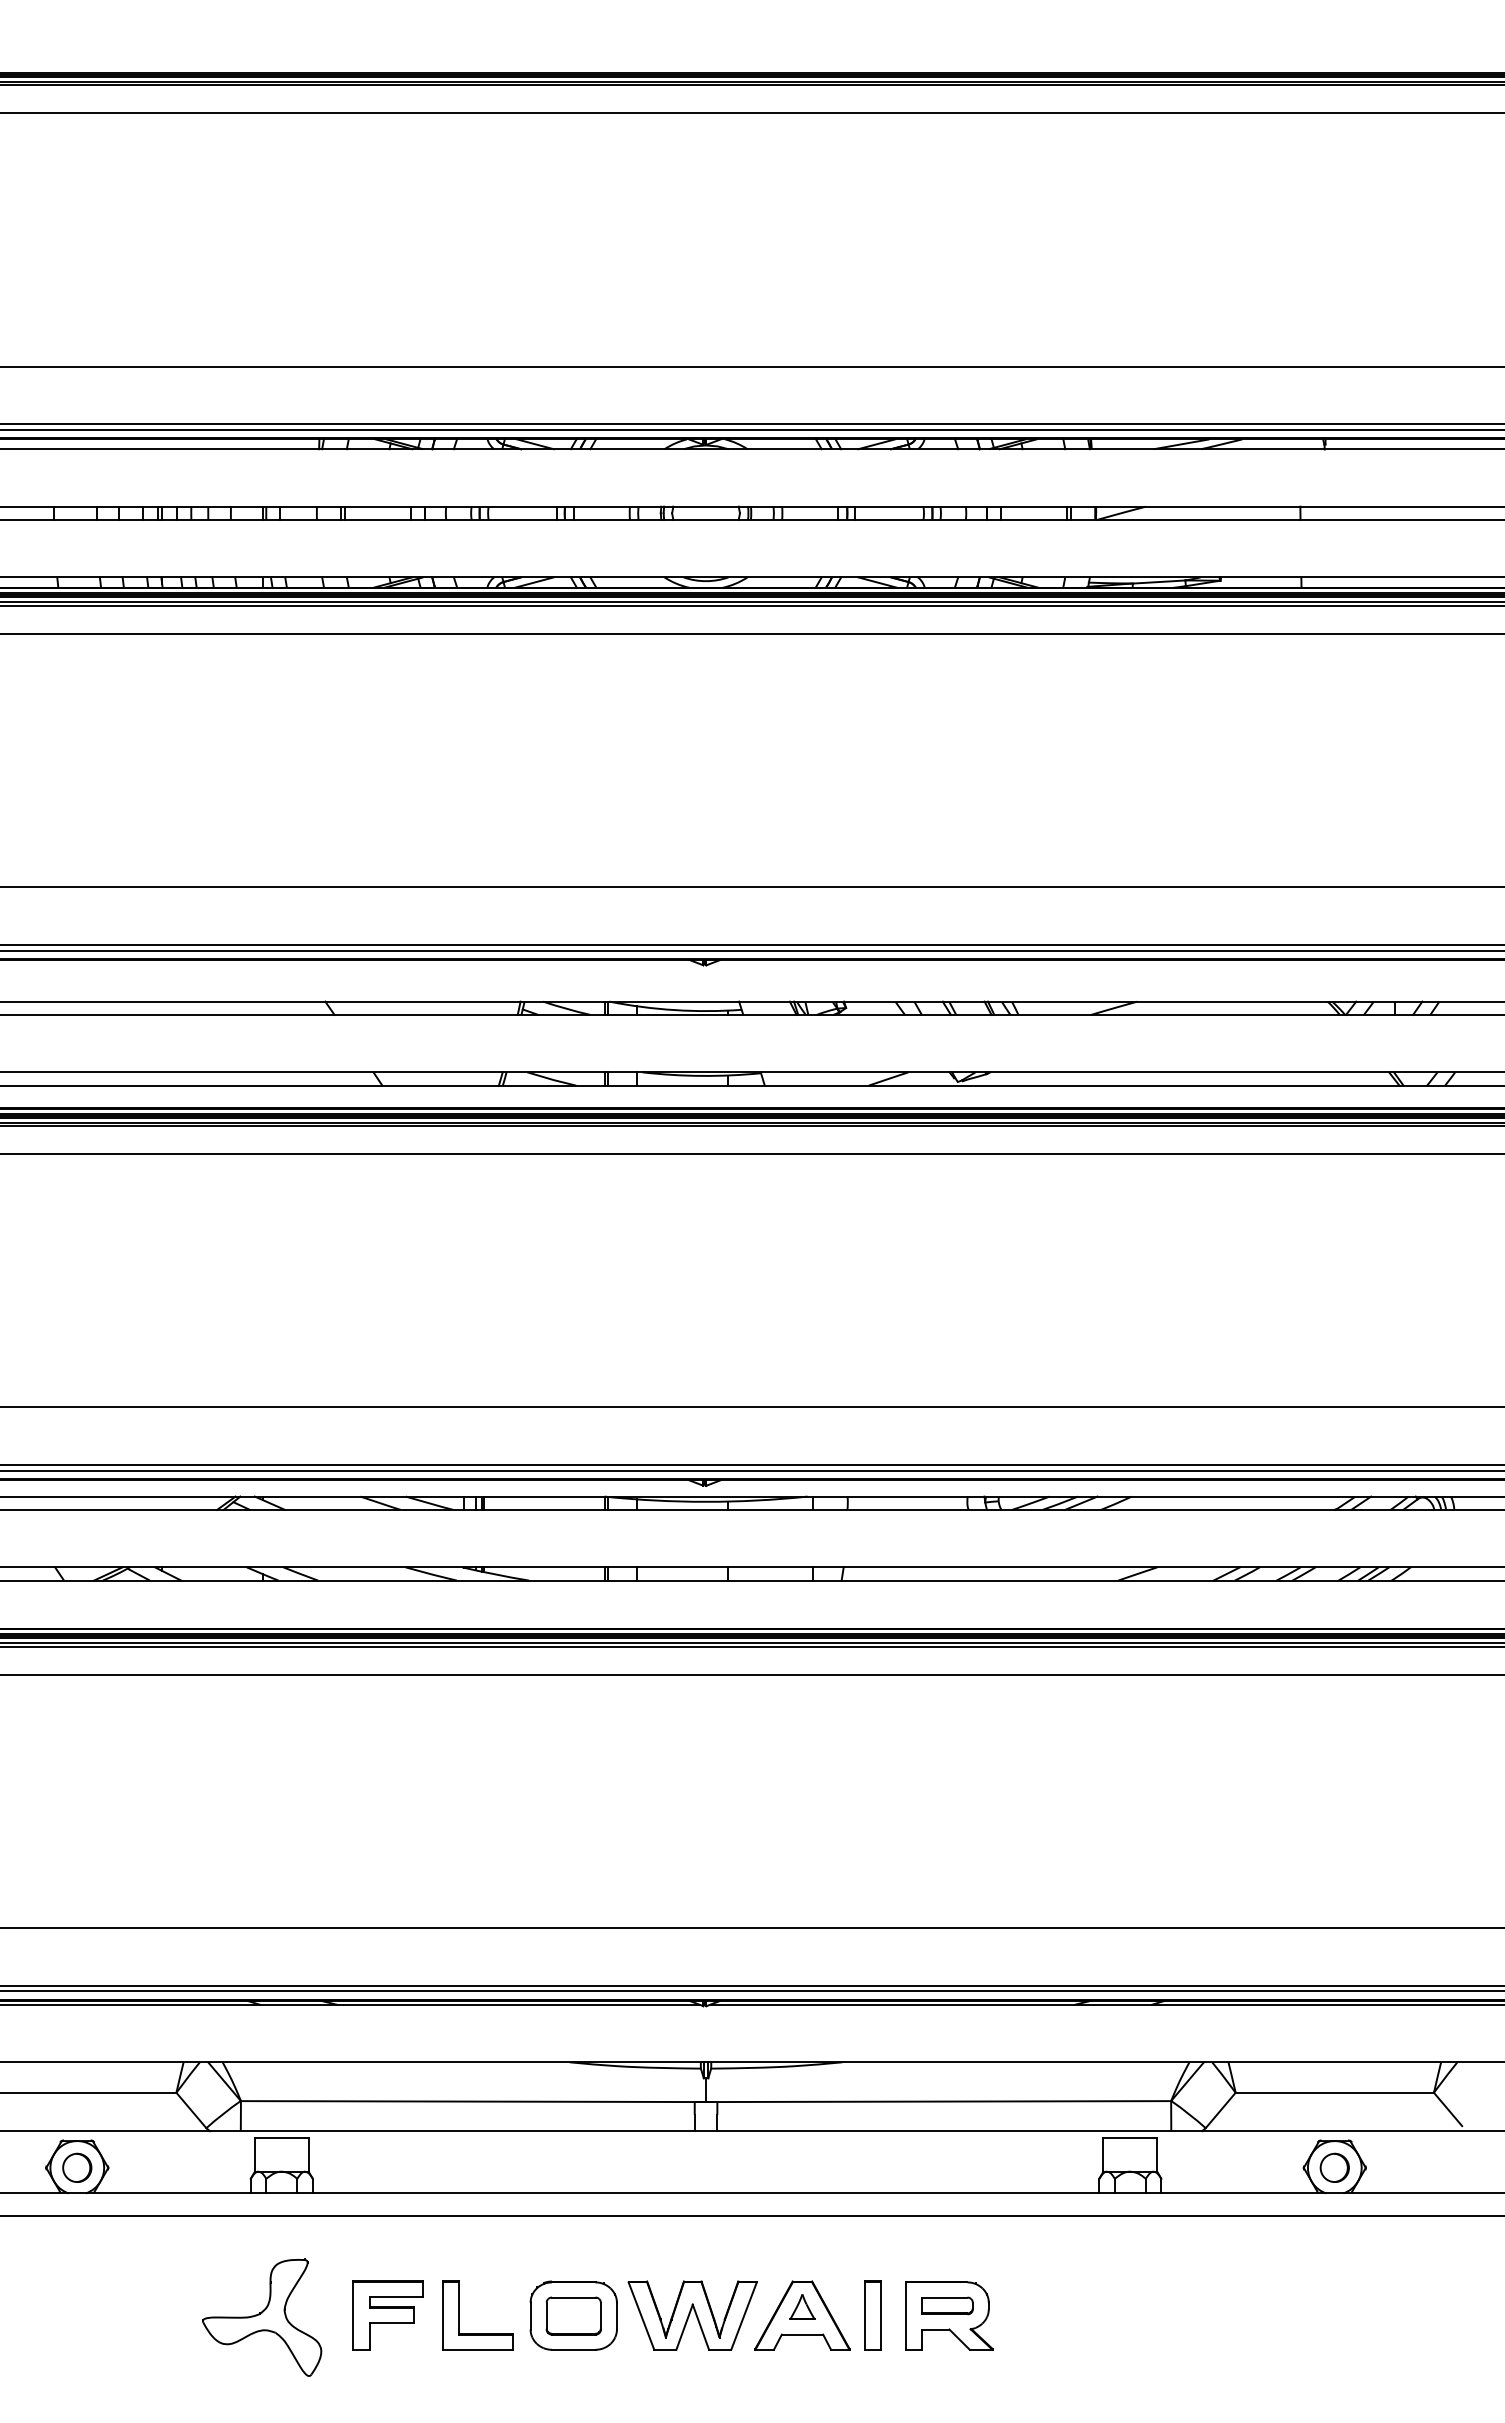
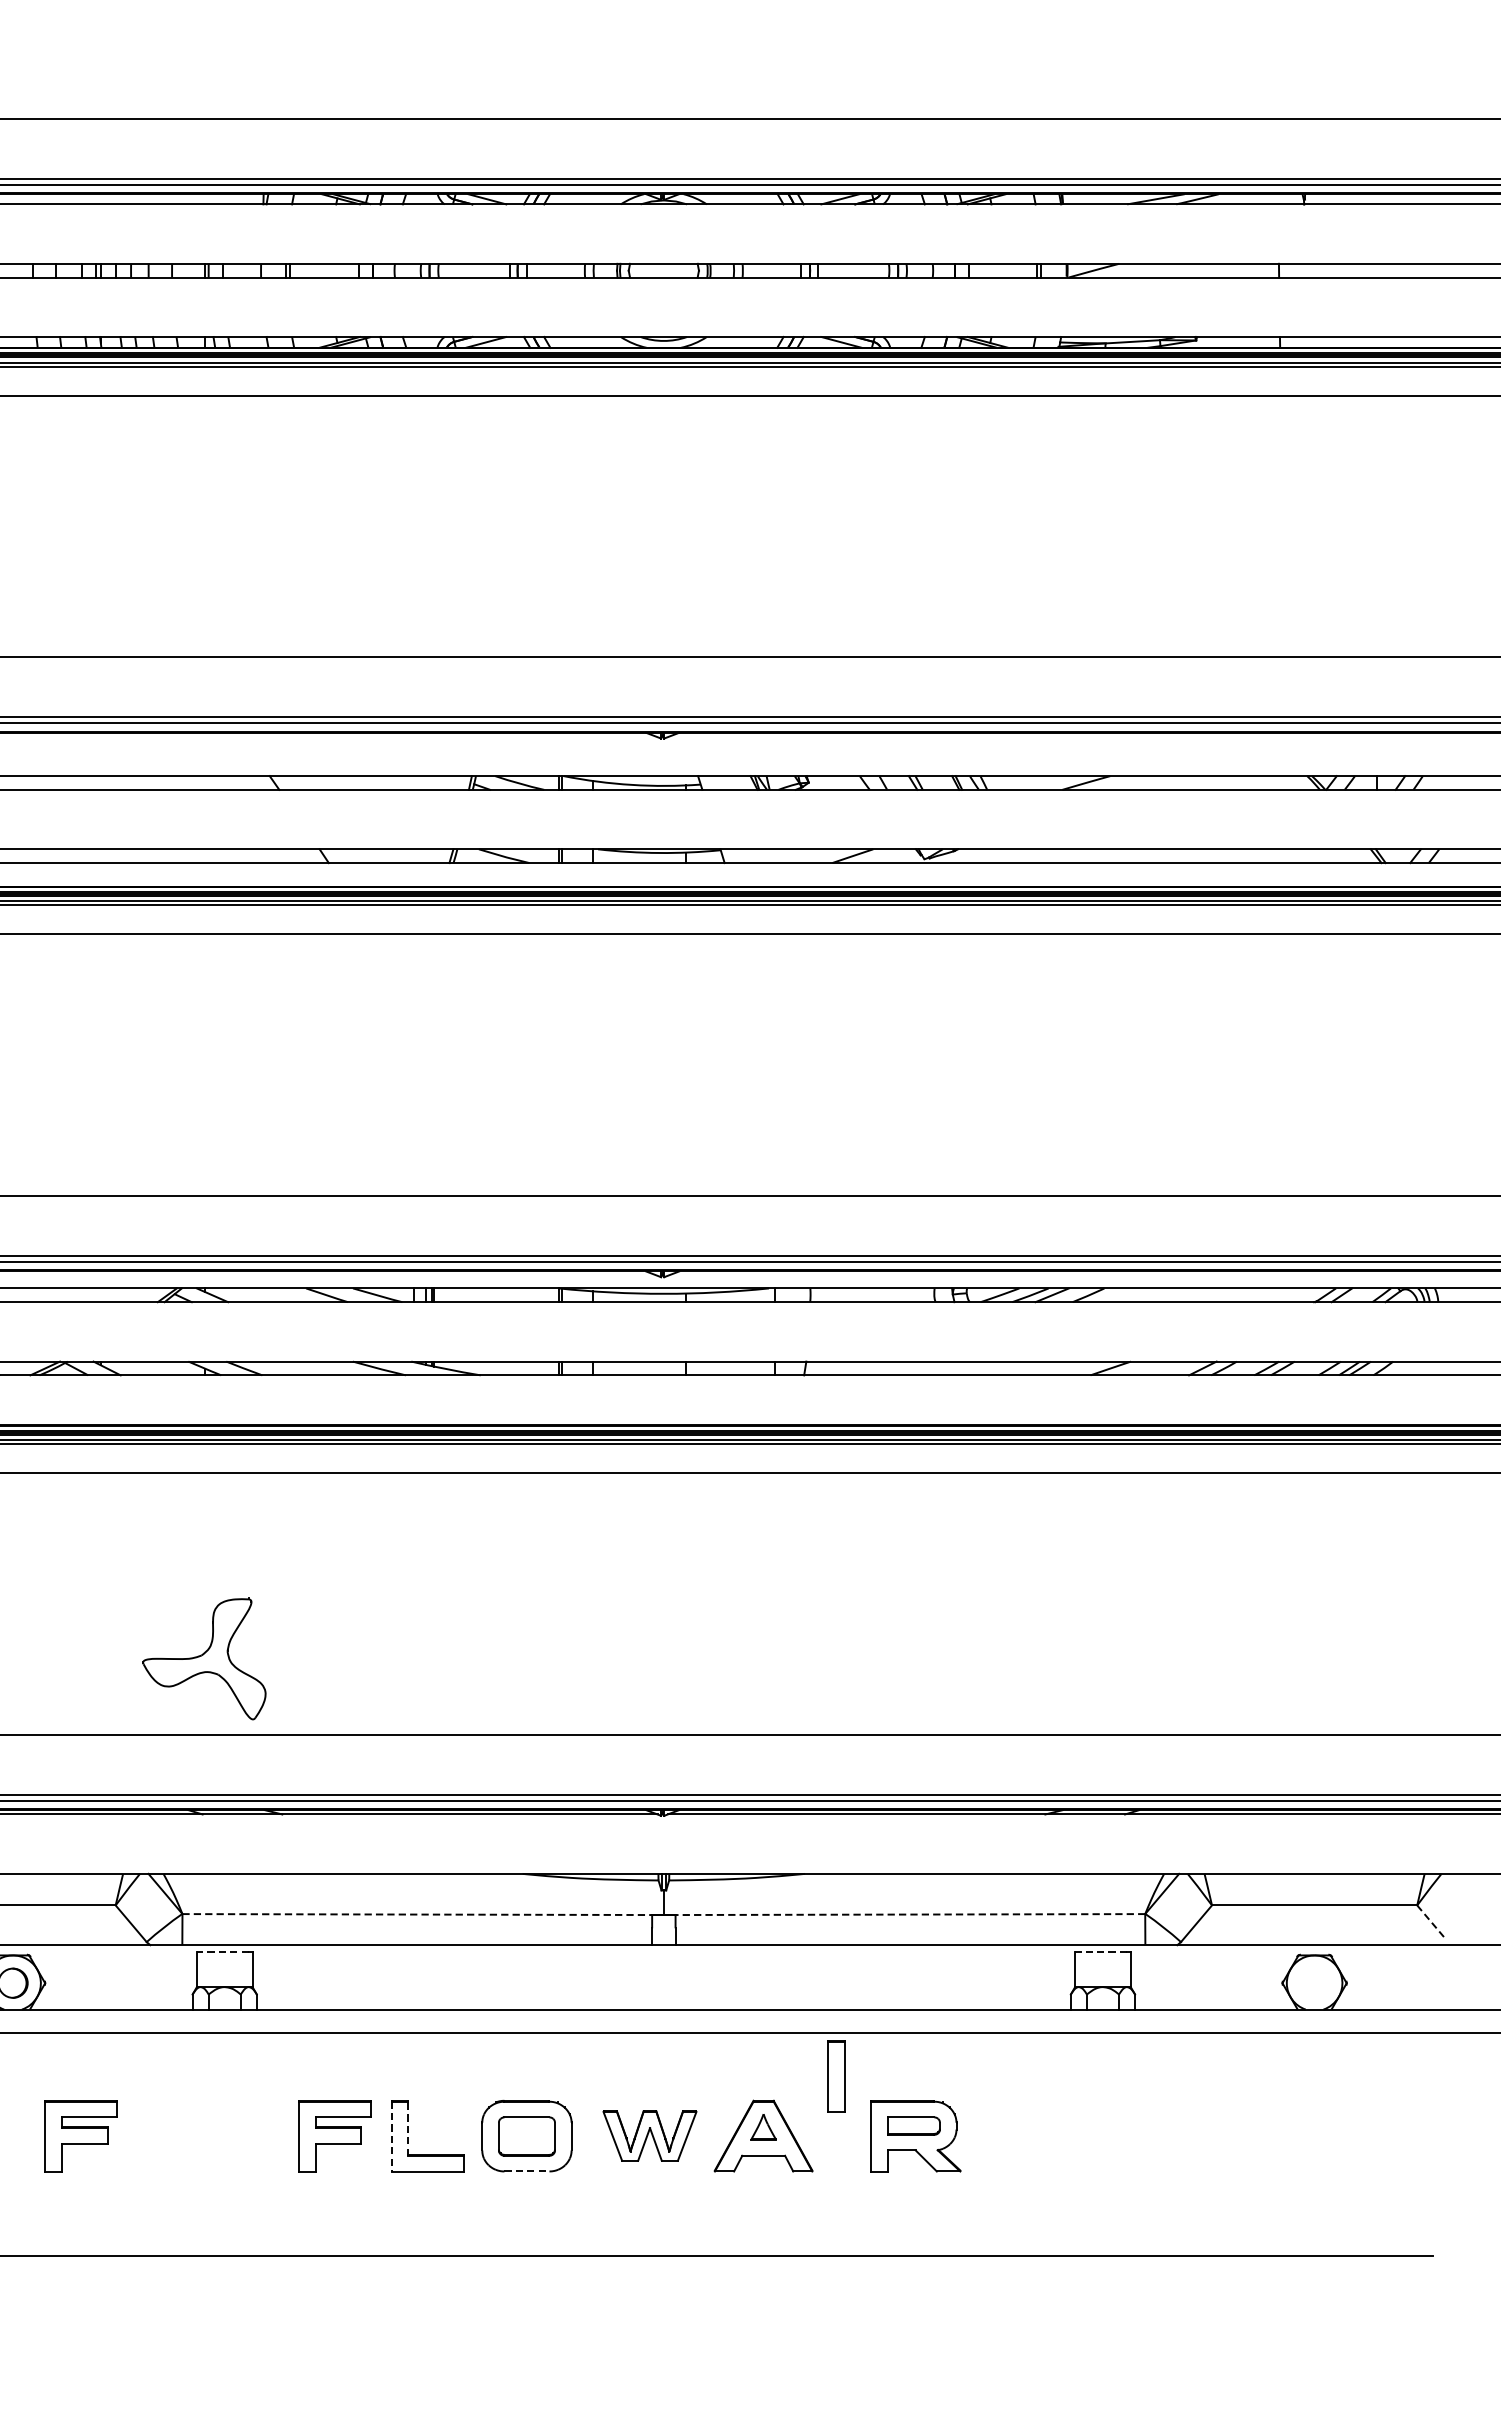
line: (467, 2101) -> (416, 1914), solid -> dashed
line: (944, 2101) -> (910, 1914), solid -> dashed
line: (1448, 2109) -> (1432, 1922), solid -> dashed
line: (279, 2138) -> (222, 1952), solid -> dashed
line: (1128, 2138) -> (1101, 1952), solid -> dashed
circle: (1334, 2167) -> (1314, 1982), removed
line: (459, 2307) -> (408, 2127), solid -> dashed
part: (142, 2315) -> (80, 2135), added
part: (692, 2315) -> (649, 2135), size x0.7
part: (872, 2315) -> (836, 2075), moved
line: (443, 2316) -> (392, 2137), solid -> dashed
part: (262, 2317) -> (204, 1658), moved
line: (573, 2349) -> (526, 2171), solid -> dashed

